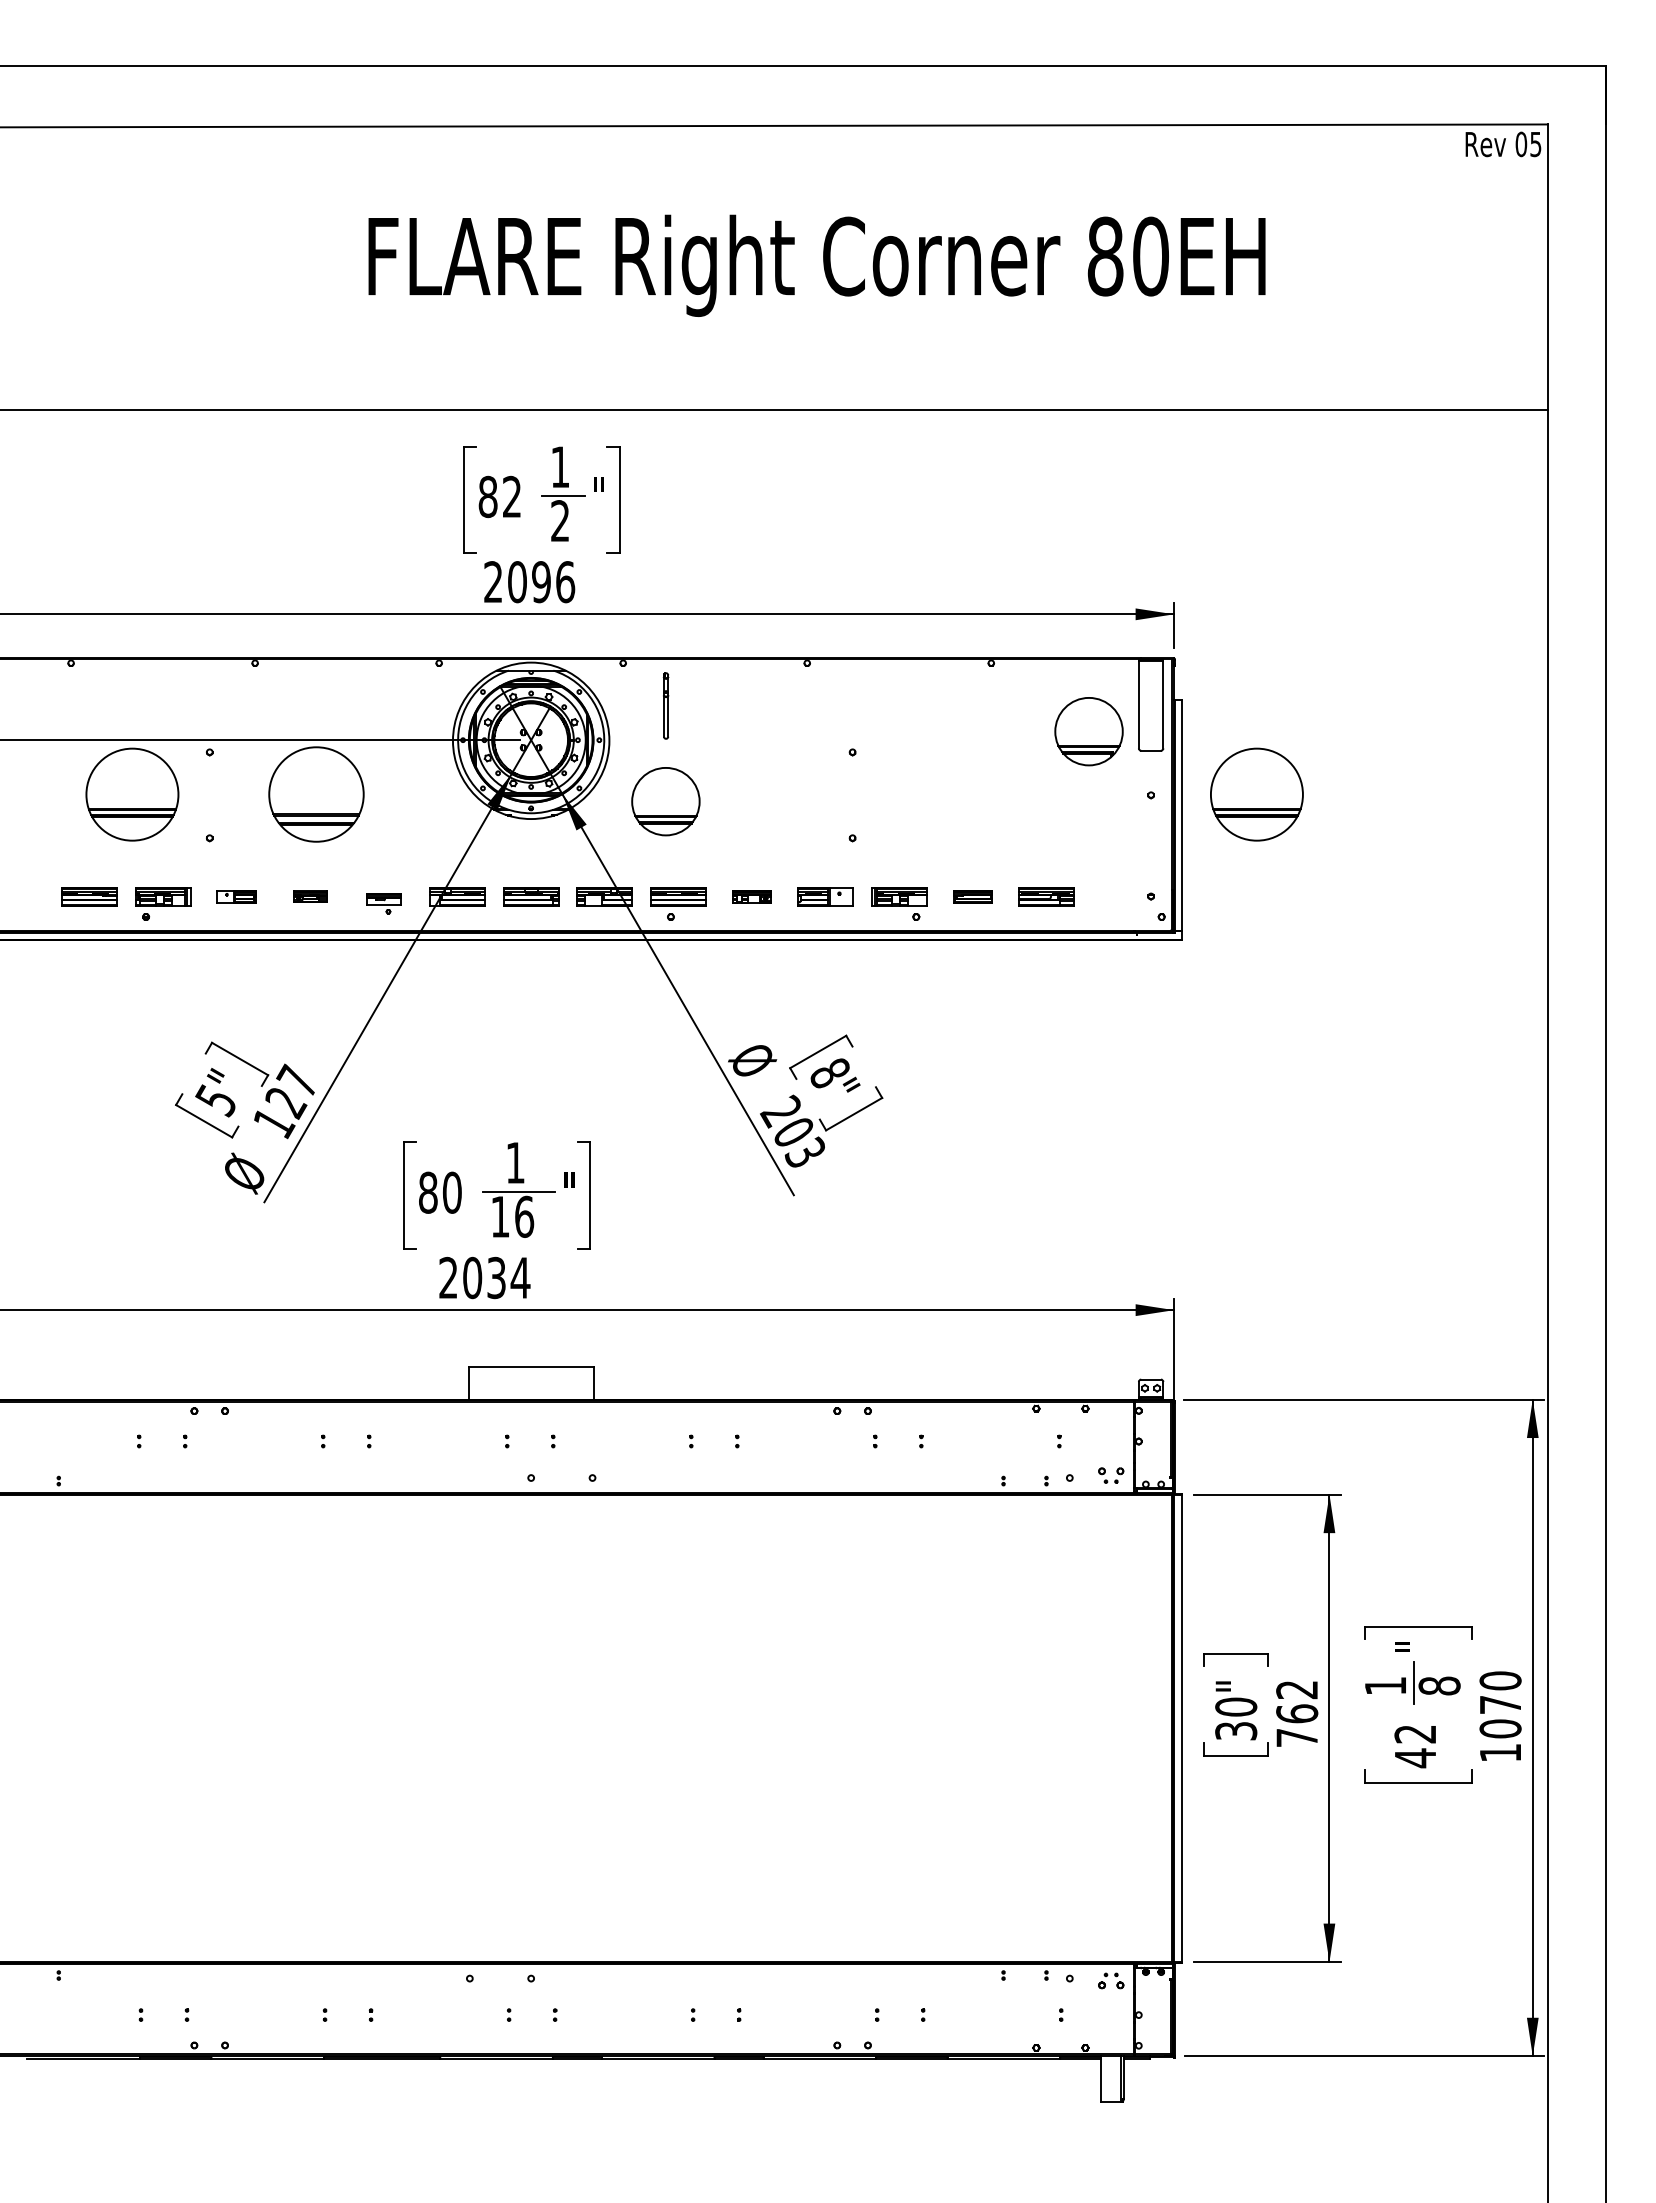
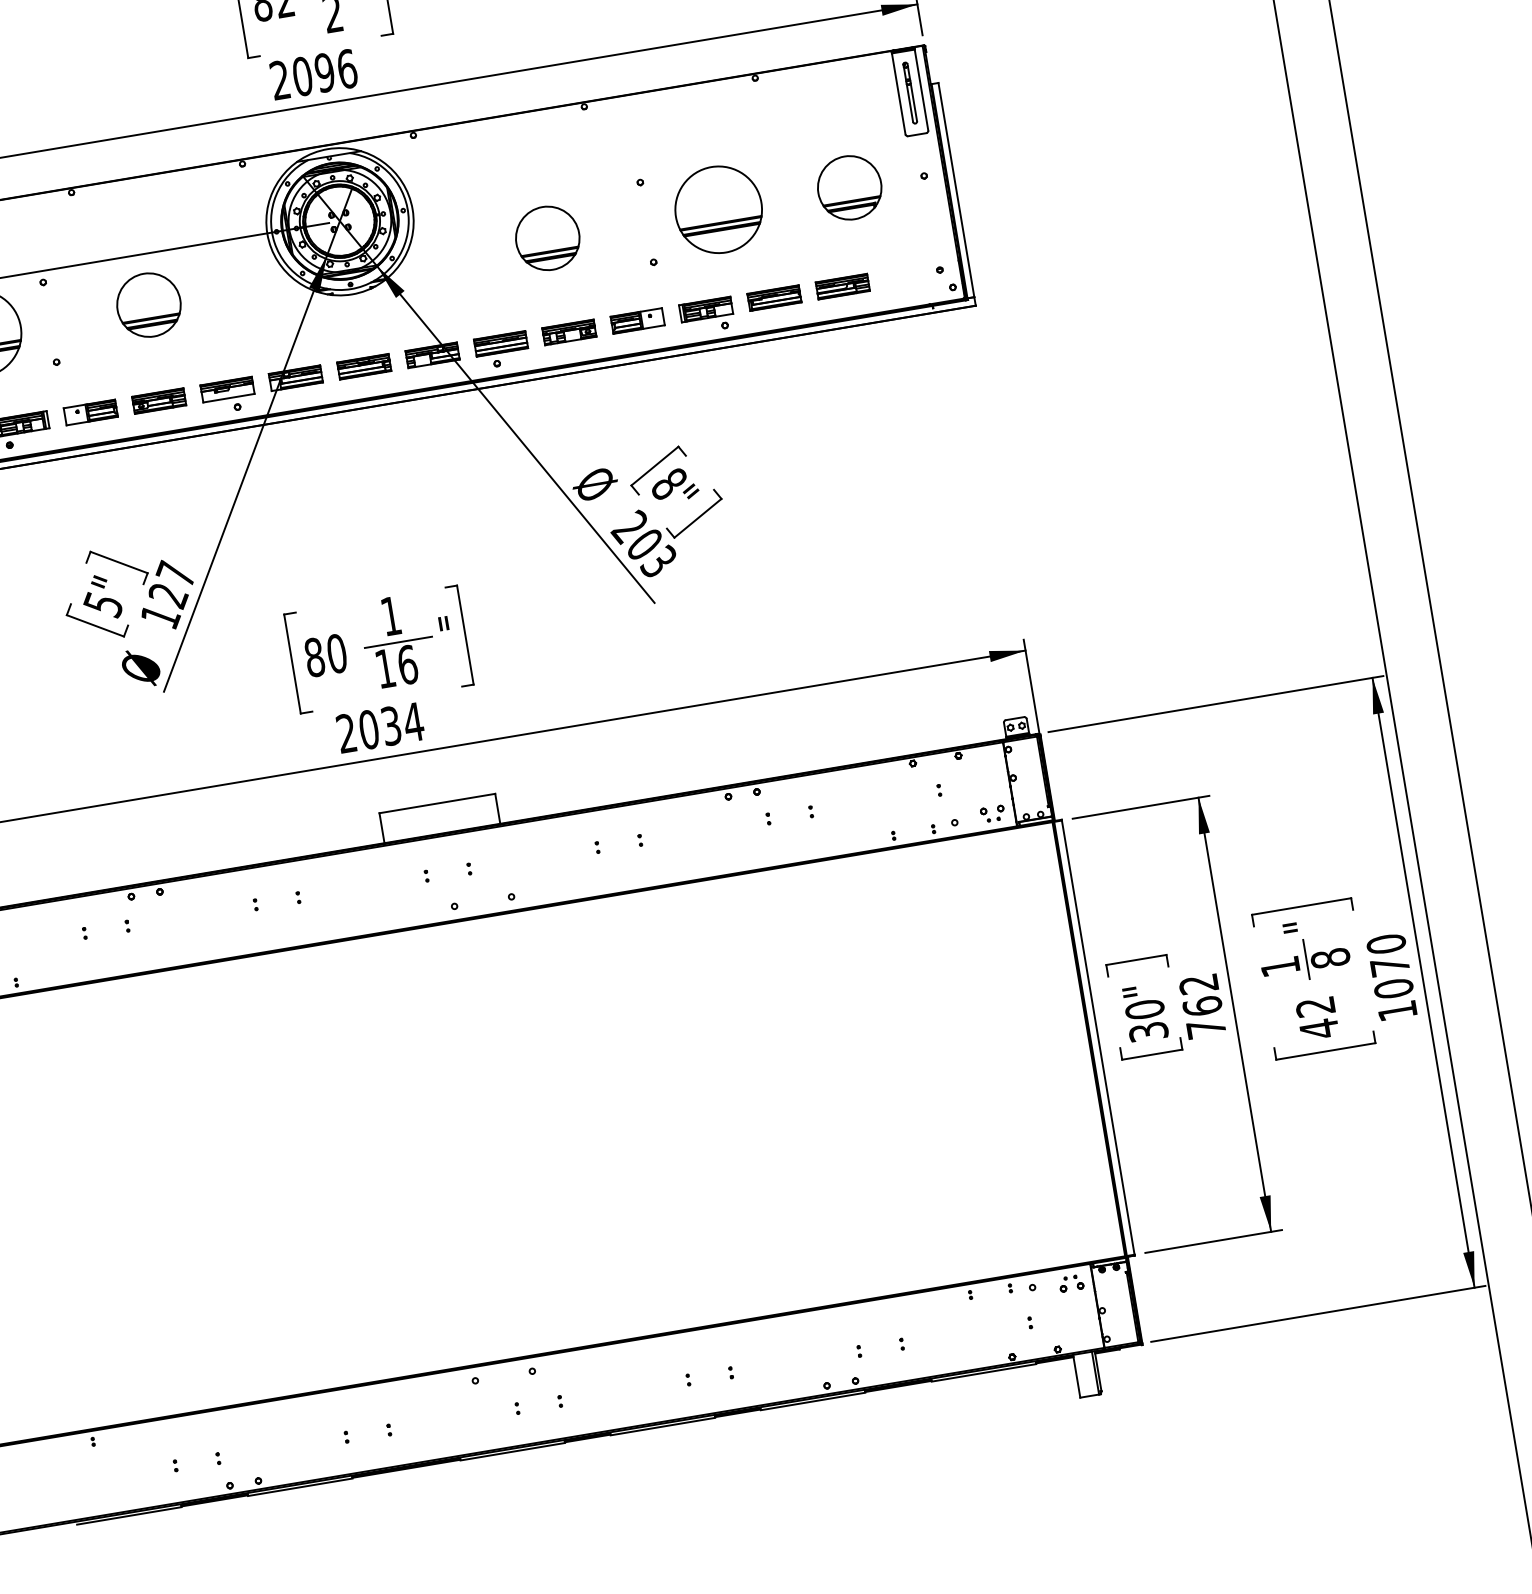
part: (665, 705) -> (909, 92), moved
part: (1088, 731) -> (849, 187), moved
part: (316, 794) -> (148, 304), size x0.71
part: (1256, 794) -> (718, 209), moved
part: (665, 801) -> (547, 238), moved
part: (236, 896) -> (90, 412), size x1.43
part: (310, 896) -> (159, 400), size x1.67
part: (751, 896) -> (568, 332), size x1.43
part: (972, 896) -> (774, 297), size x1.43
part: (383, 903) -> (228, 395), size x1.67

